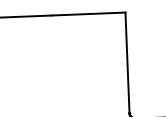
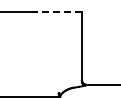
line: (88, 14) -> (56, 12), solid -> dashed

